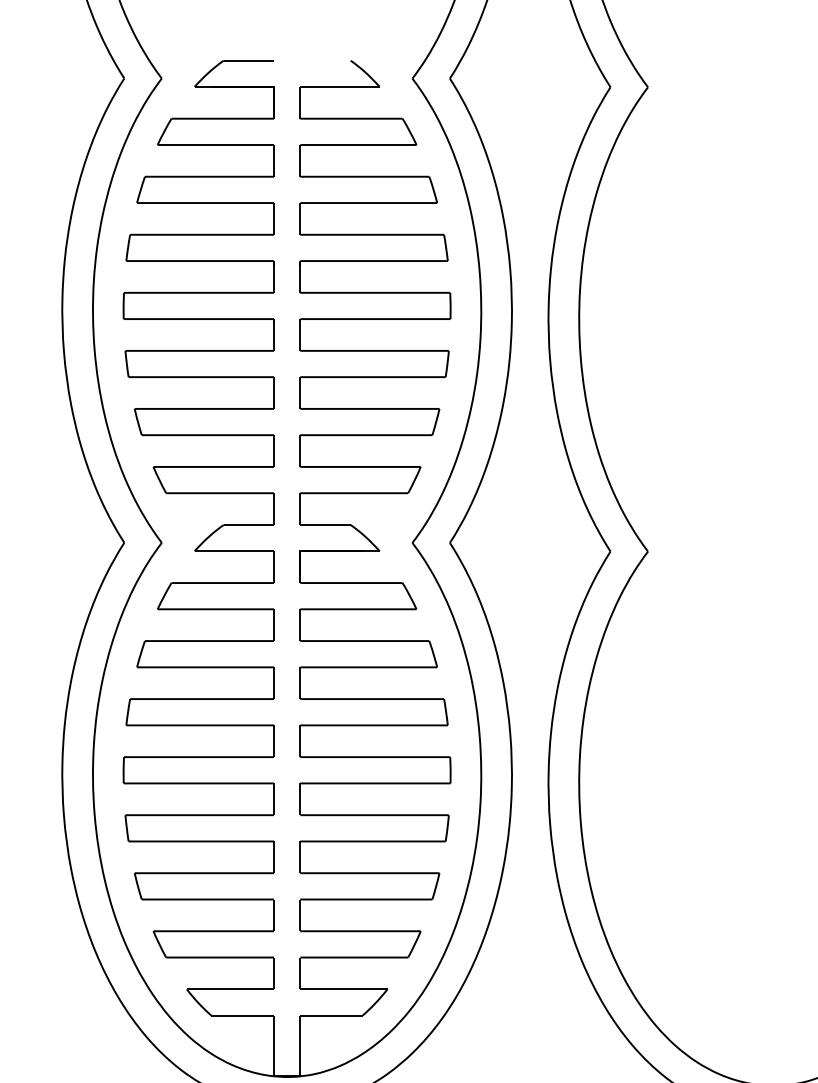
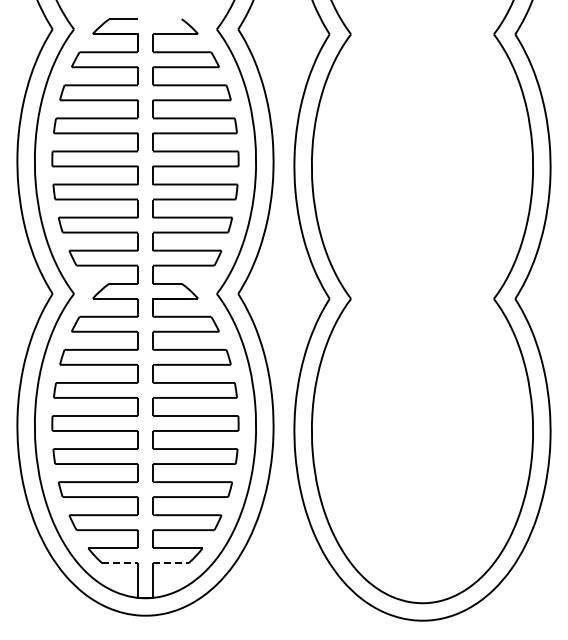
line: (243, 1016) -> (120, 563), solid -> dashed
line: (331, 1016) -> (170, 563), solid -> dashed

